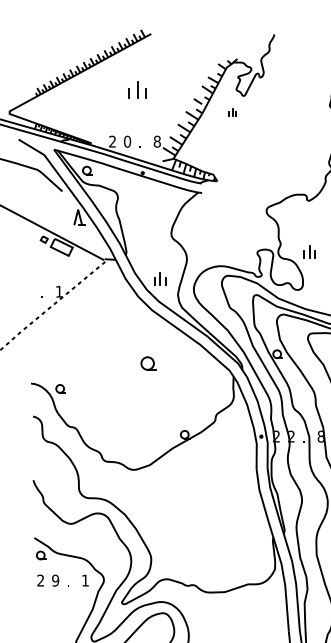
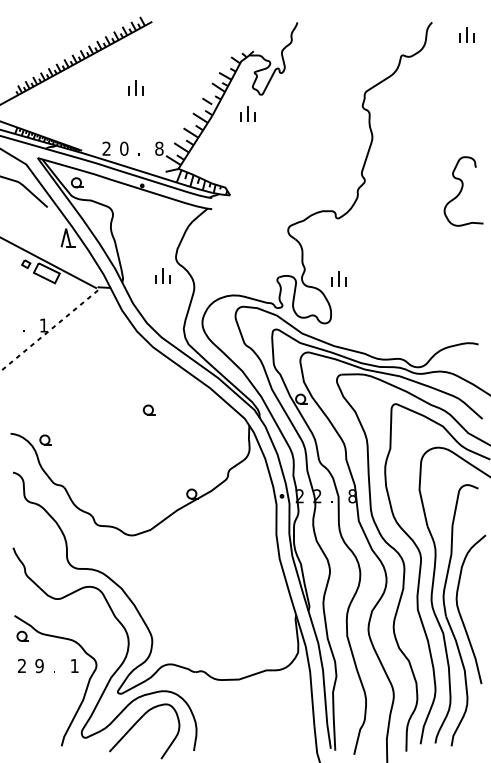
part: (137, 89) -> (135, 87), size x0.71
part: (232, 111) -> (247, 113), size x1.67
part: (159, 278) -> (162, 275), moved
part: (148, 362) -> (148, 409), size x0.62

